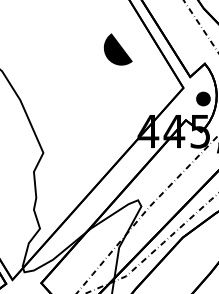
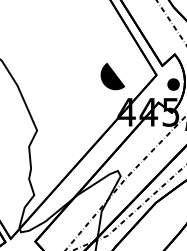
part: (117, 49) -> (112, 76), moved

